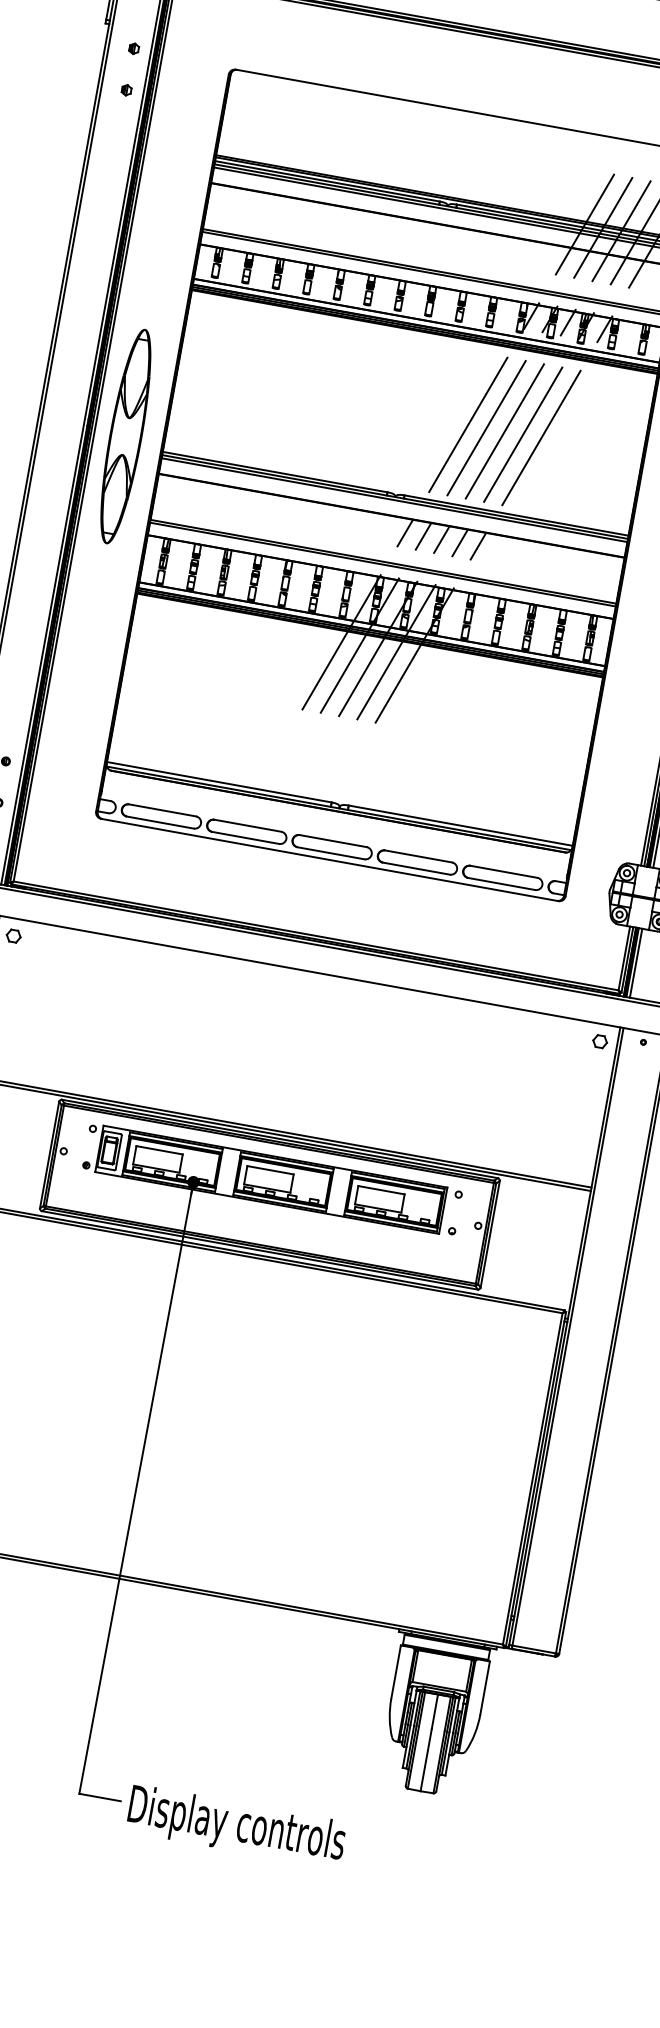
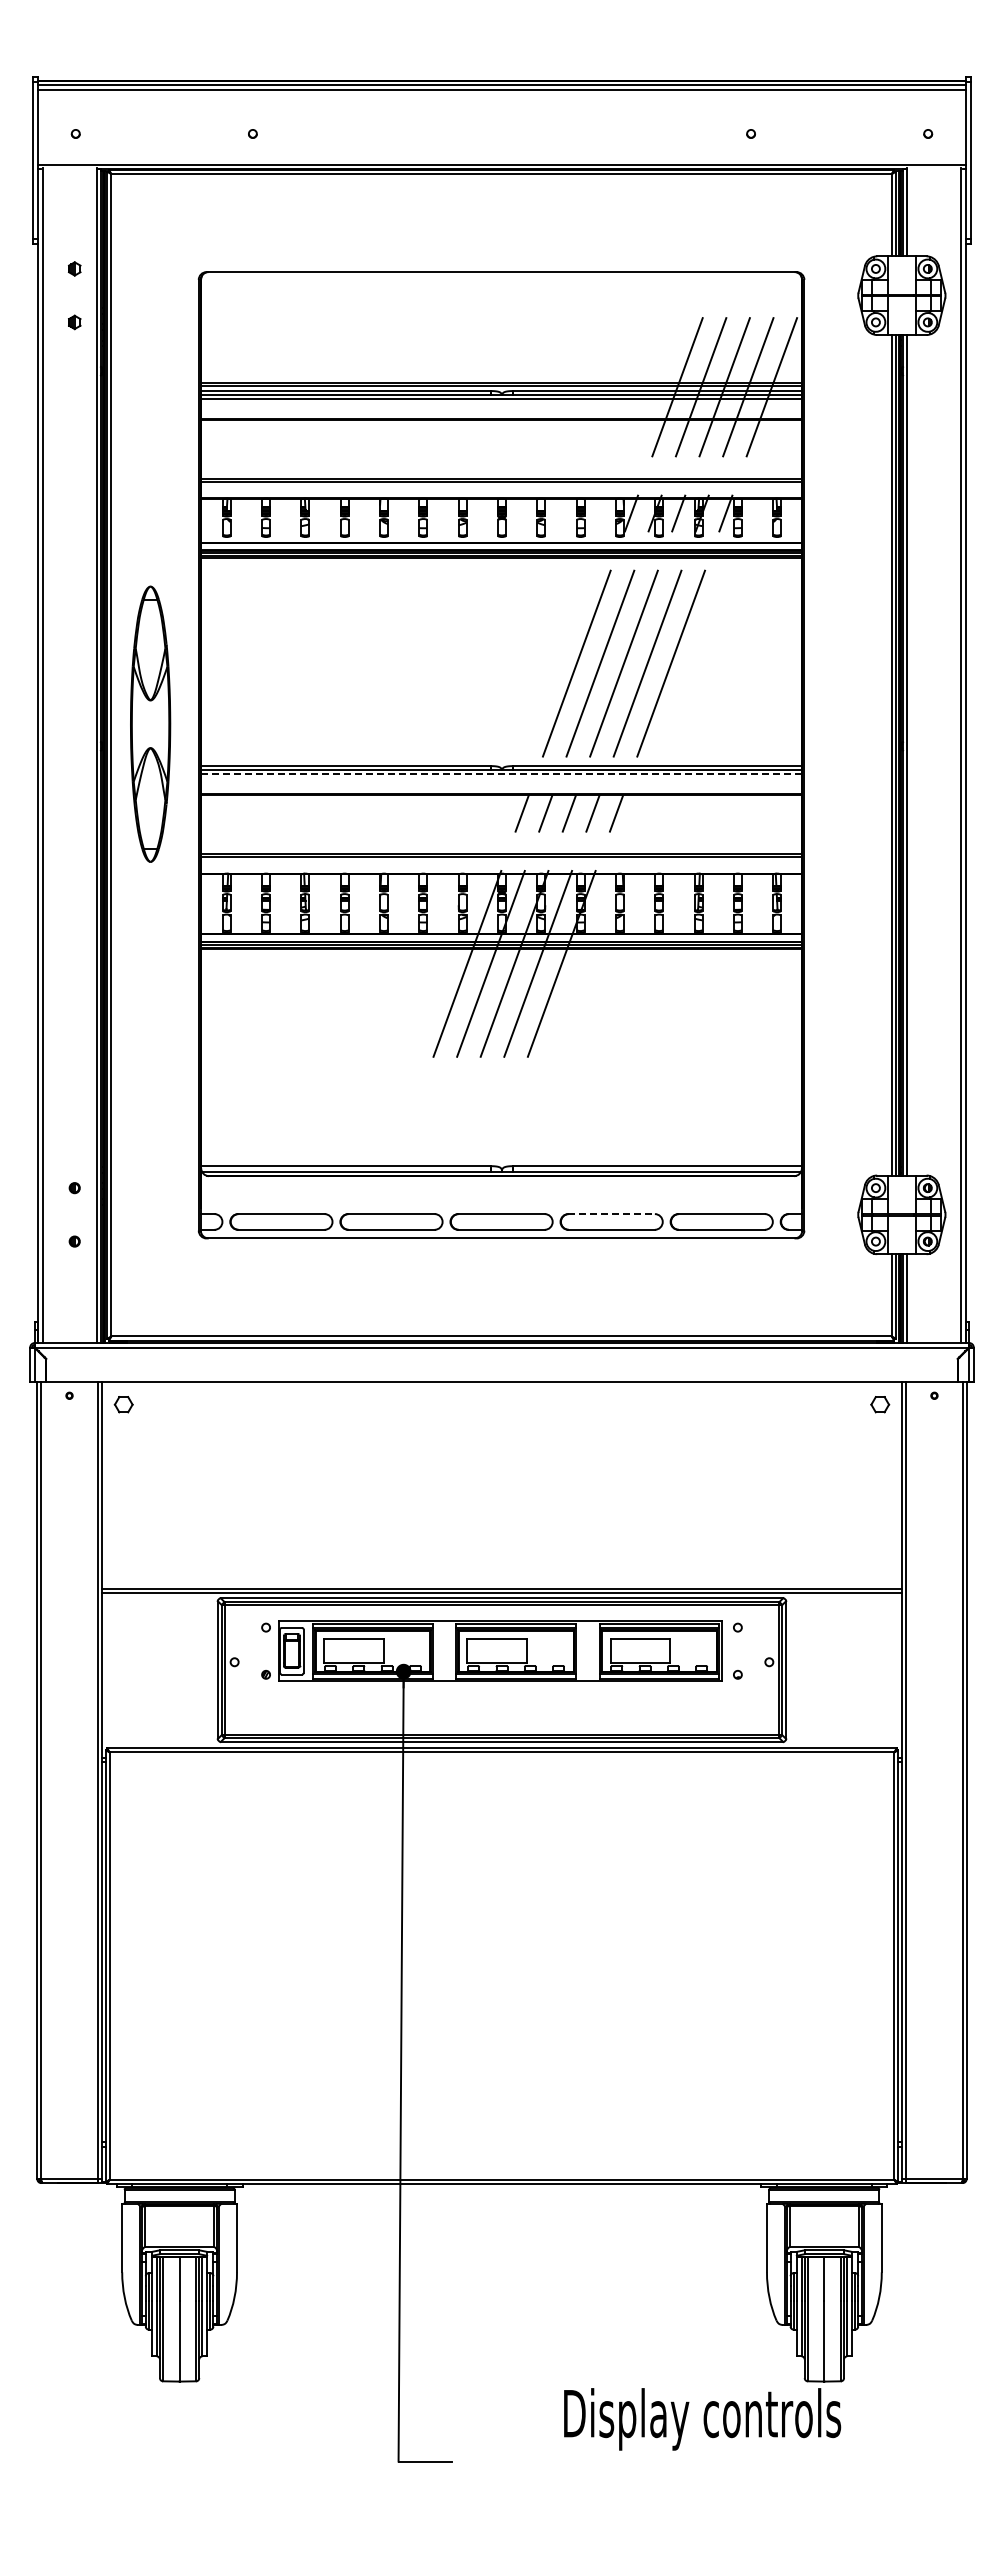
part: (125, 435) -> (150, 723), moved
line: (395, 500) -> (502, 774), solid -> dashed
line: (419, 856) -> (612, 1214), solid -> dashed
text: (236, 1826) -> (702, 2419), moved

